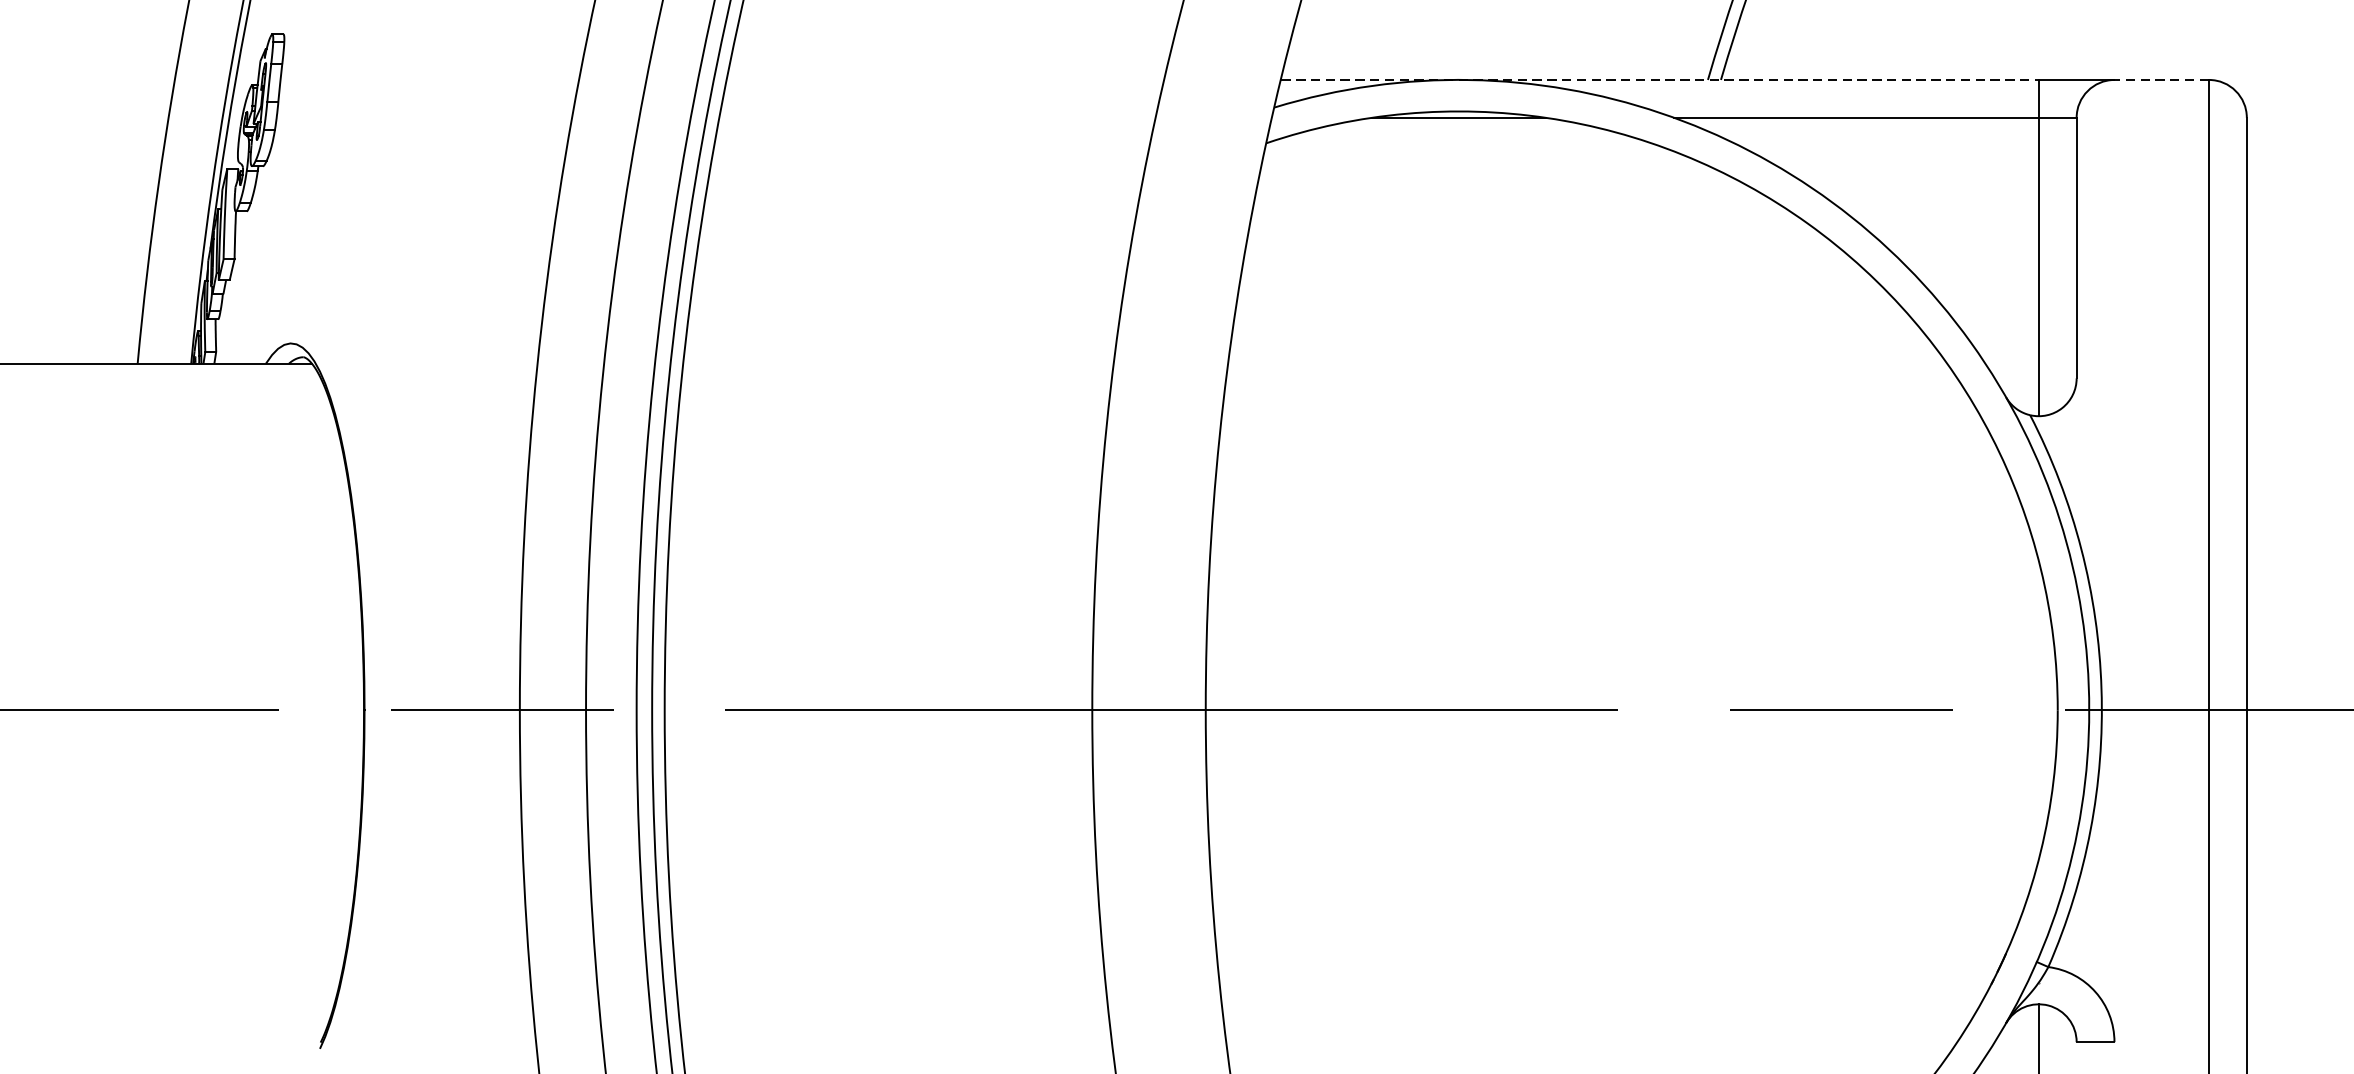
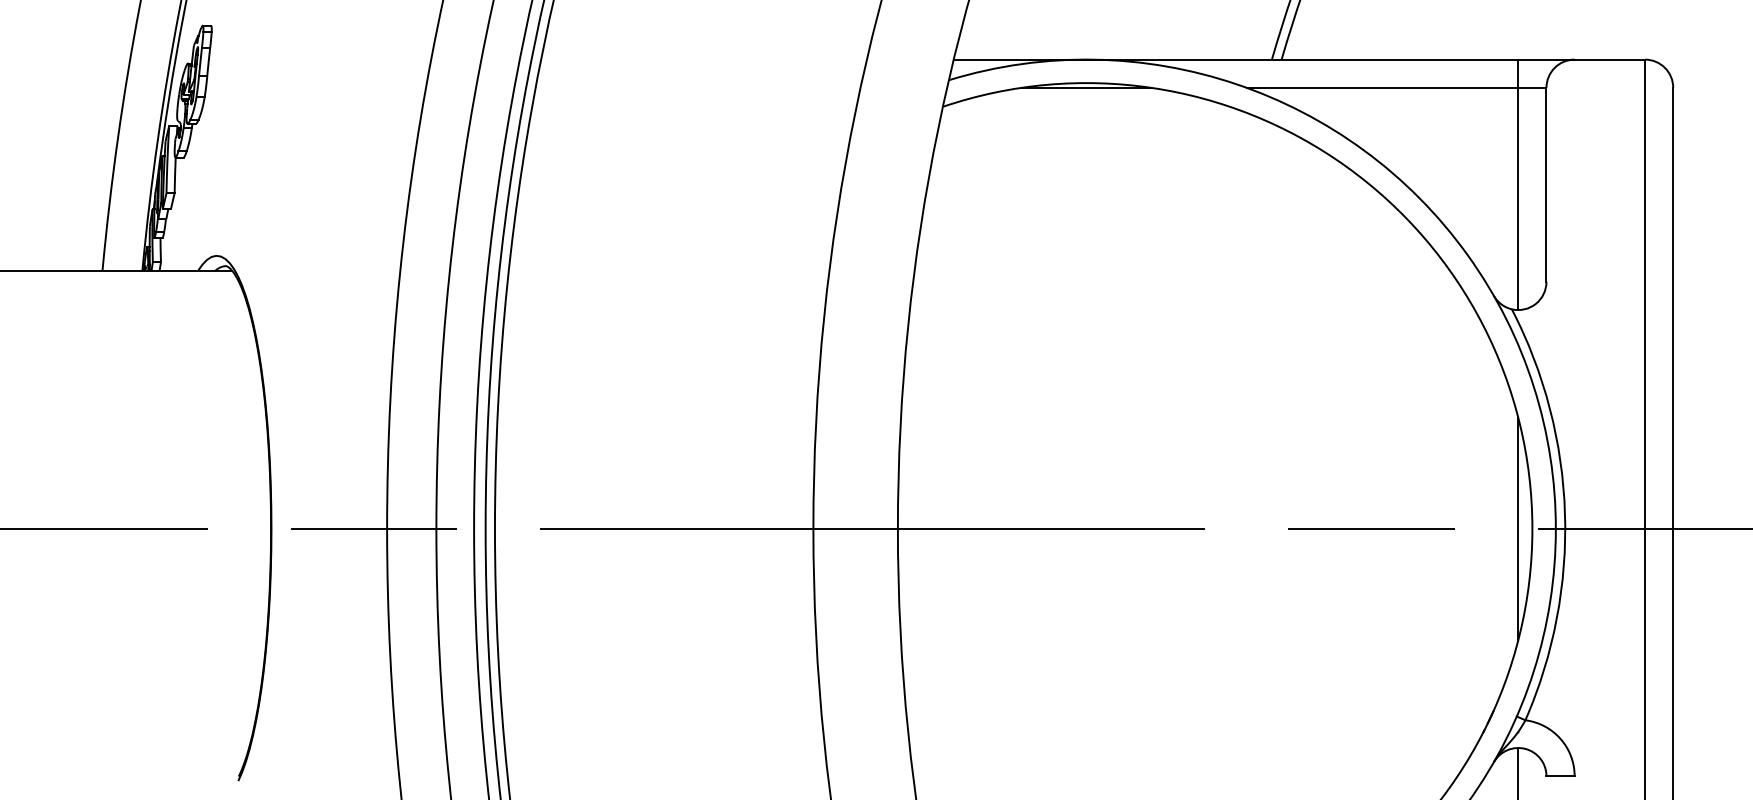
line: (1660, 79) -> (1236, 59), dashed -> solid
line: (2161, 79) -> (1609, 59), dashed -> solid
line: (2039, 709) -> (1518, 528), added

